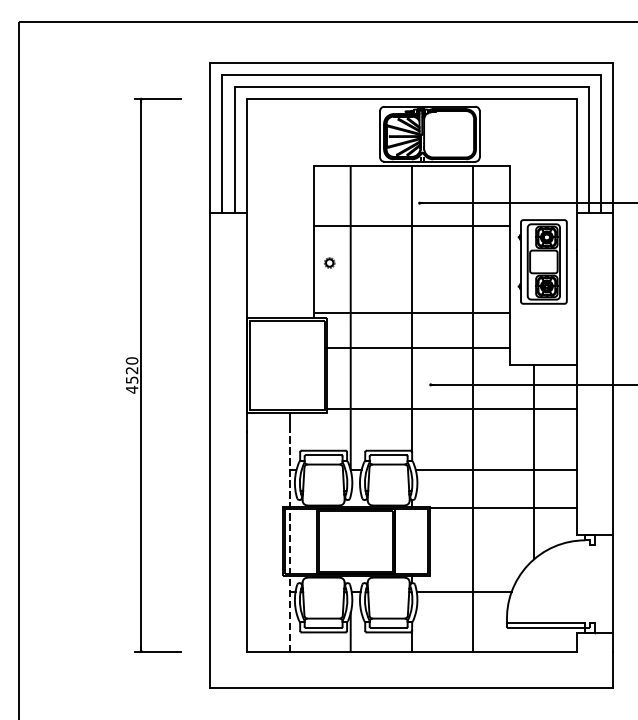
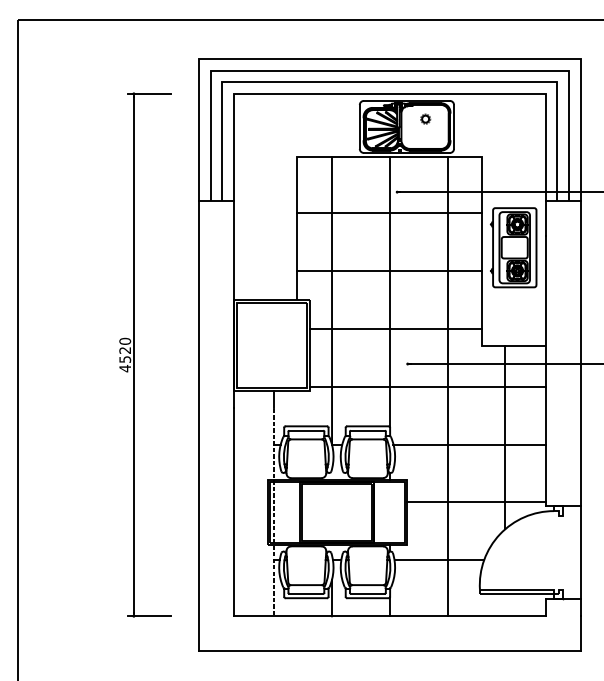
part: (329, 262) -> (425, 118), moved
line: (411, 312) -> (389, 270), moved
line: (502, 508) -> (475, 502), moved

